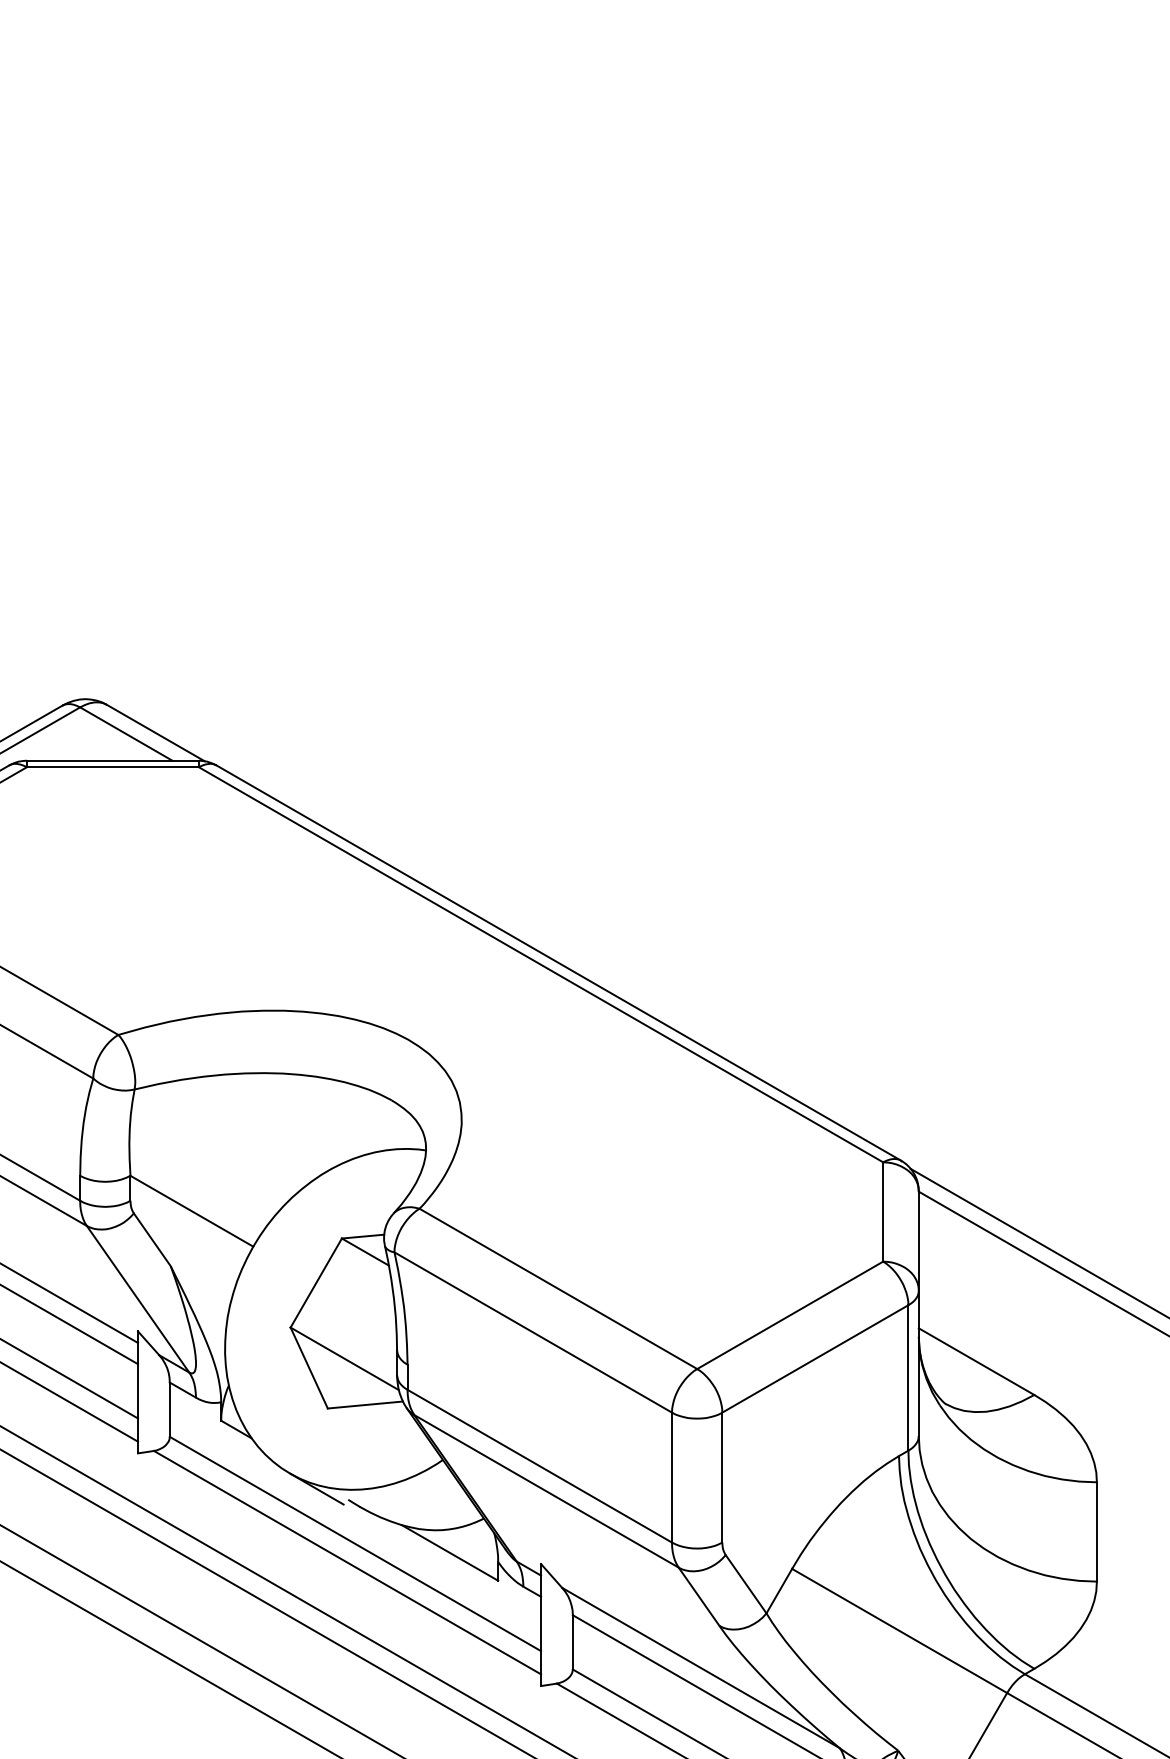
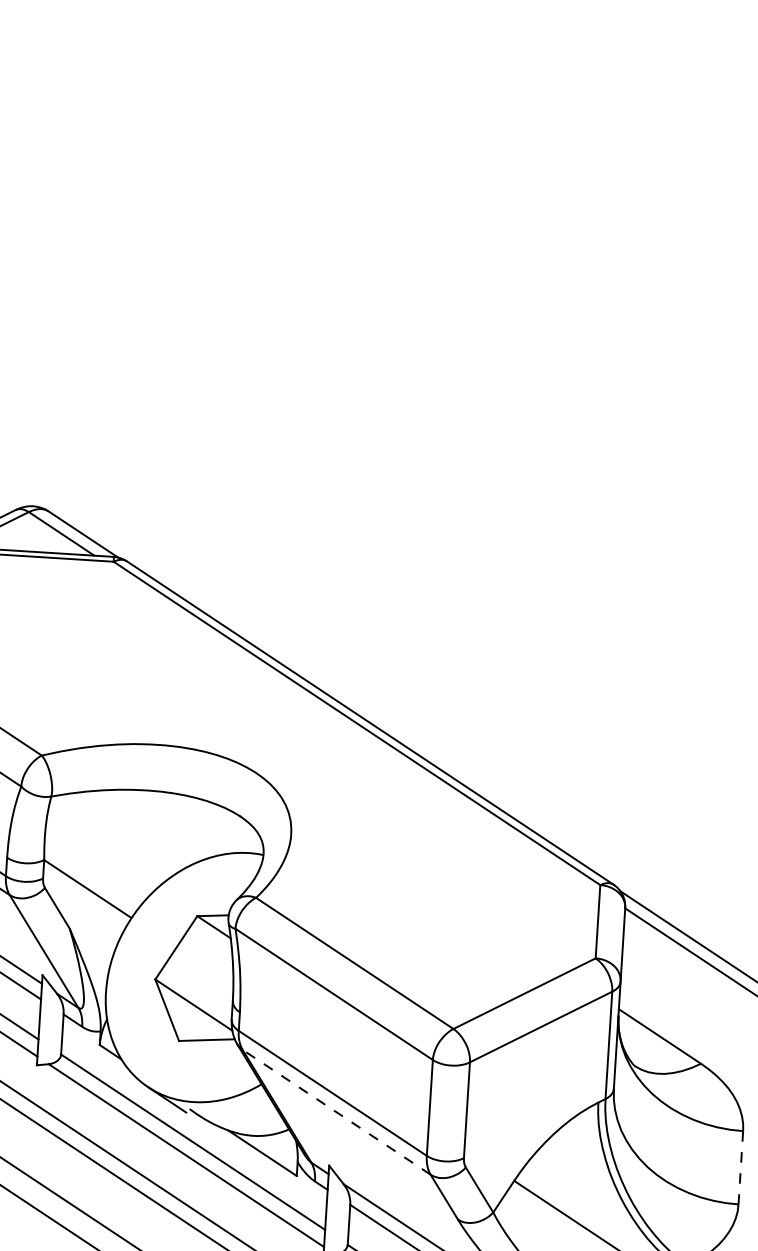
line: (546, 1491) -> (336, 1112), solid -> dashed
line: (1096, 1531) -> (740, 1167), solid -> dashed

